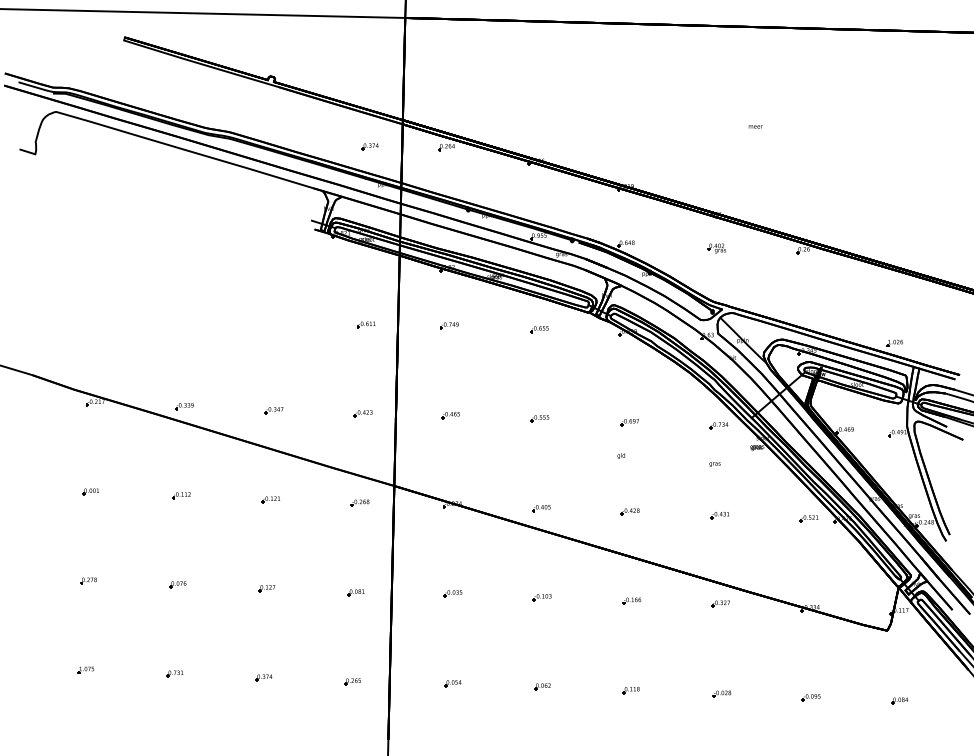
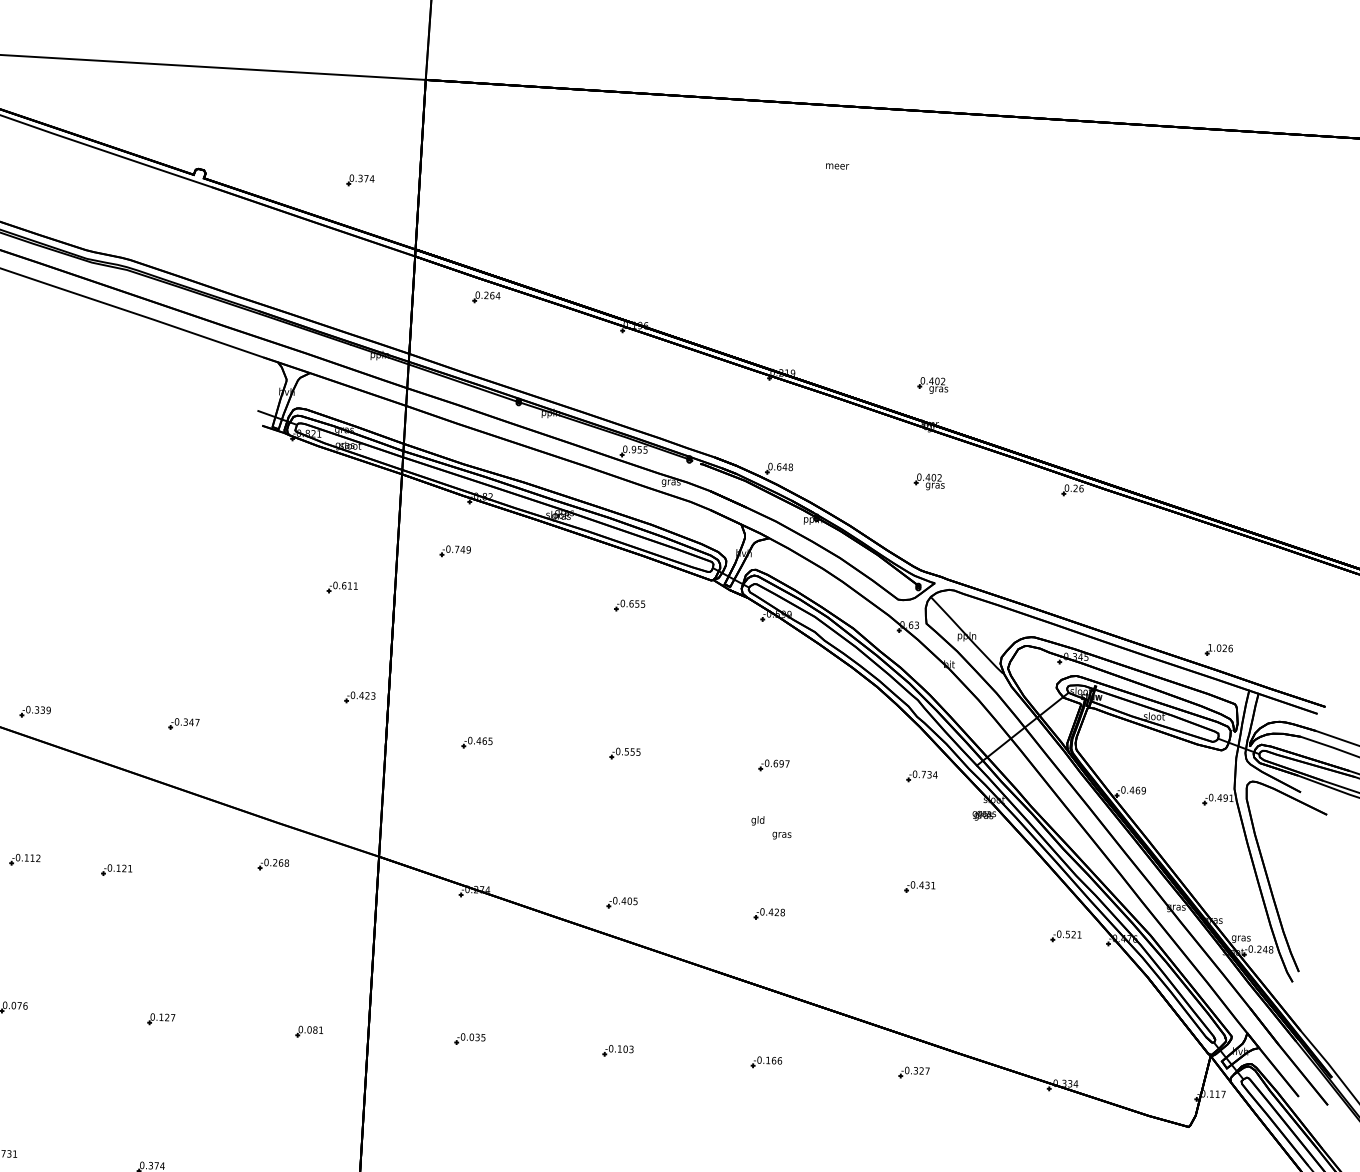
text: (755, 126) -> (837, 165), moved
part: (369, 146) -> (359, 179), moved
part: (716, 190) -> (932, 385), added
part: (449, 325) -> (455, 550), moved
part: (362, 413) -> (358, 697), moved
text: (714, 464) -> (781, 835), moved
part: (270, 499) -> (116, 869), moved
part: (359, 502) -> (272, 863), moved
part: (719, 515) -> (918, 887), moved

